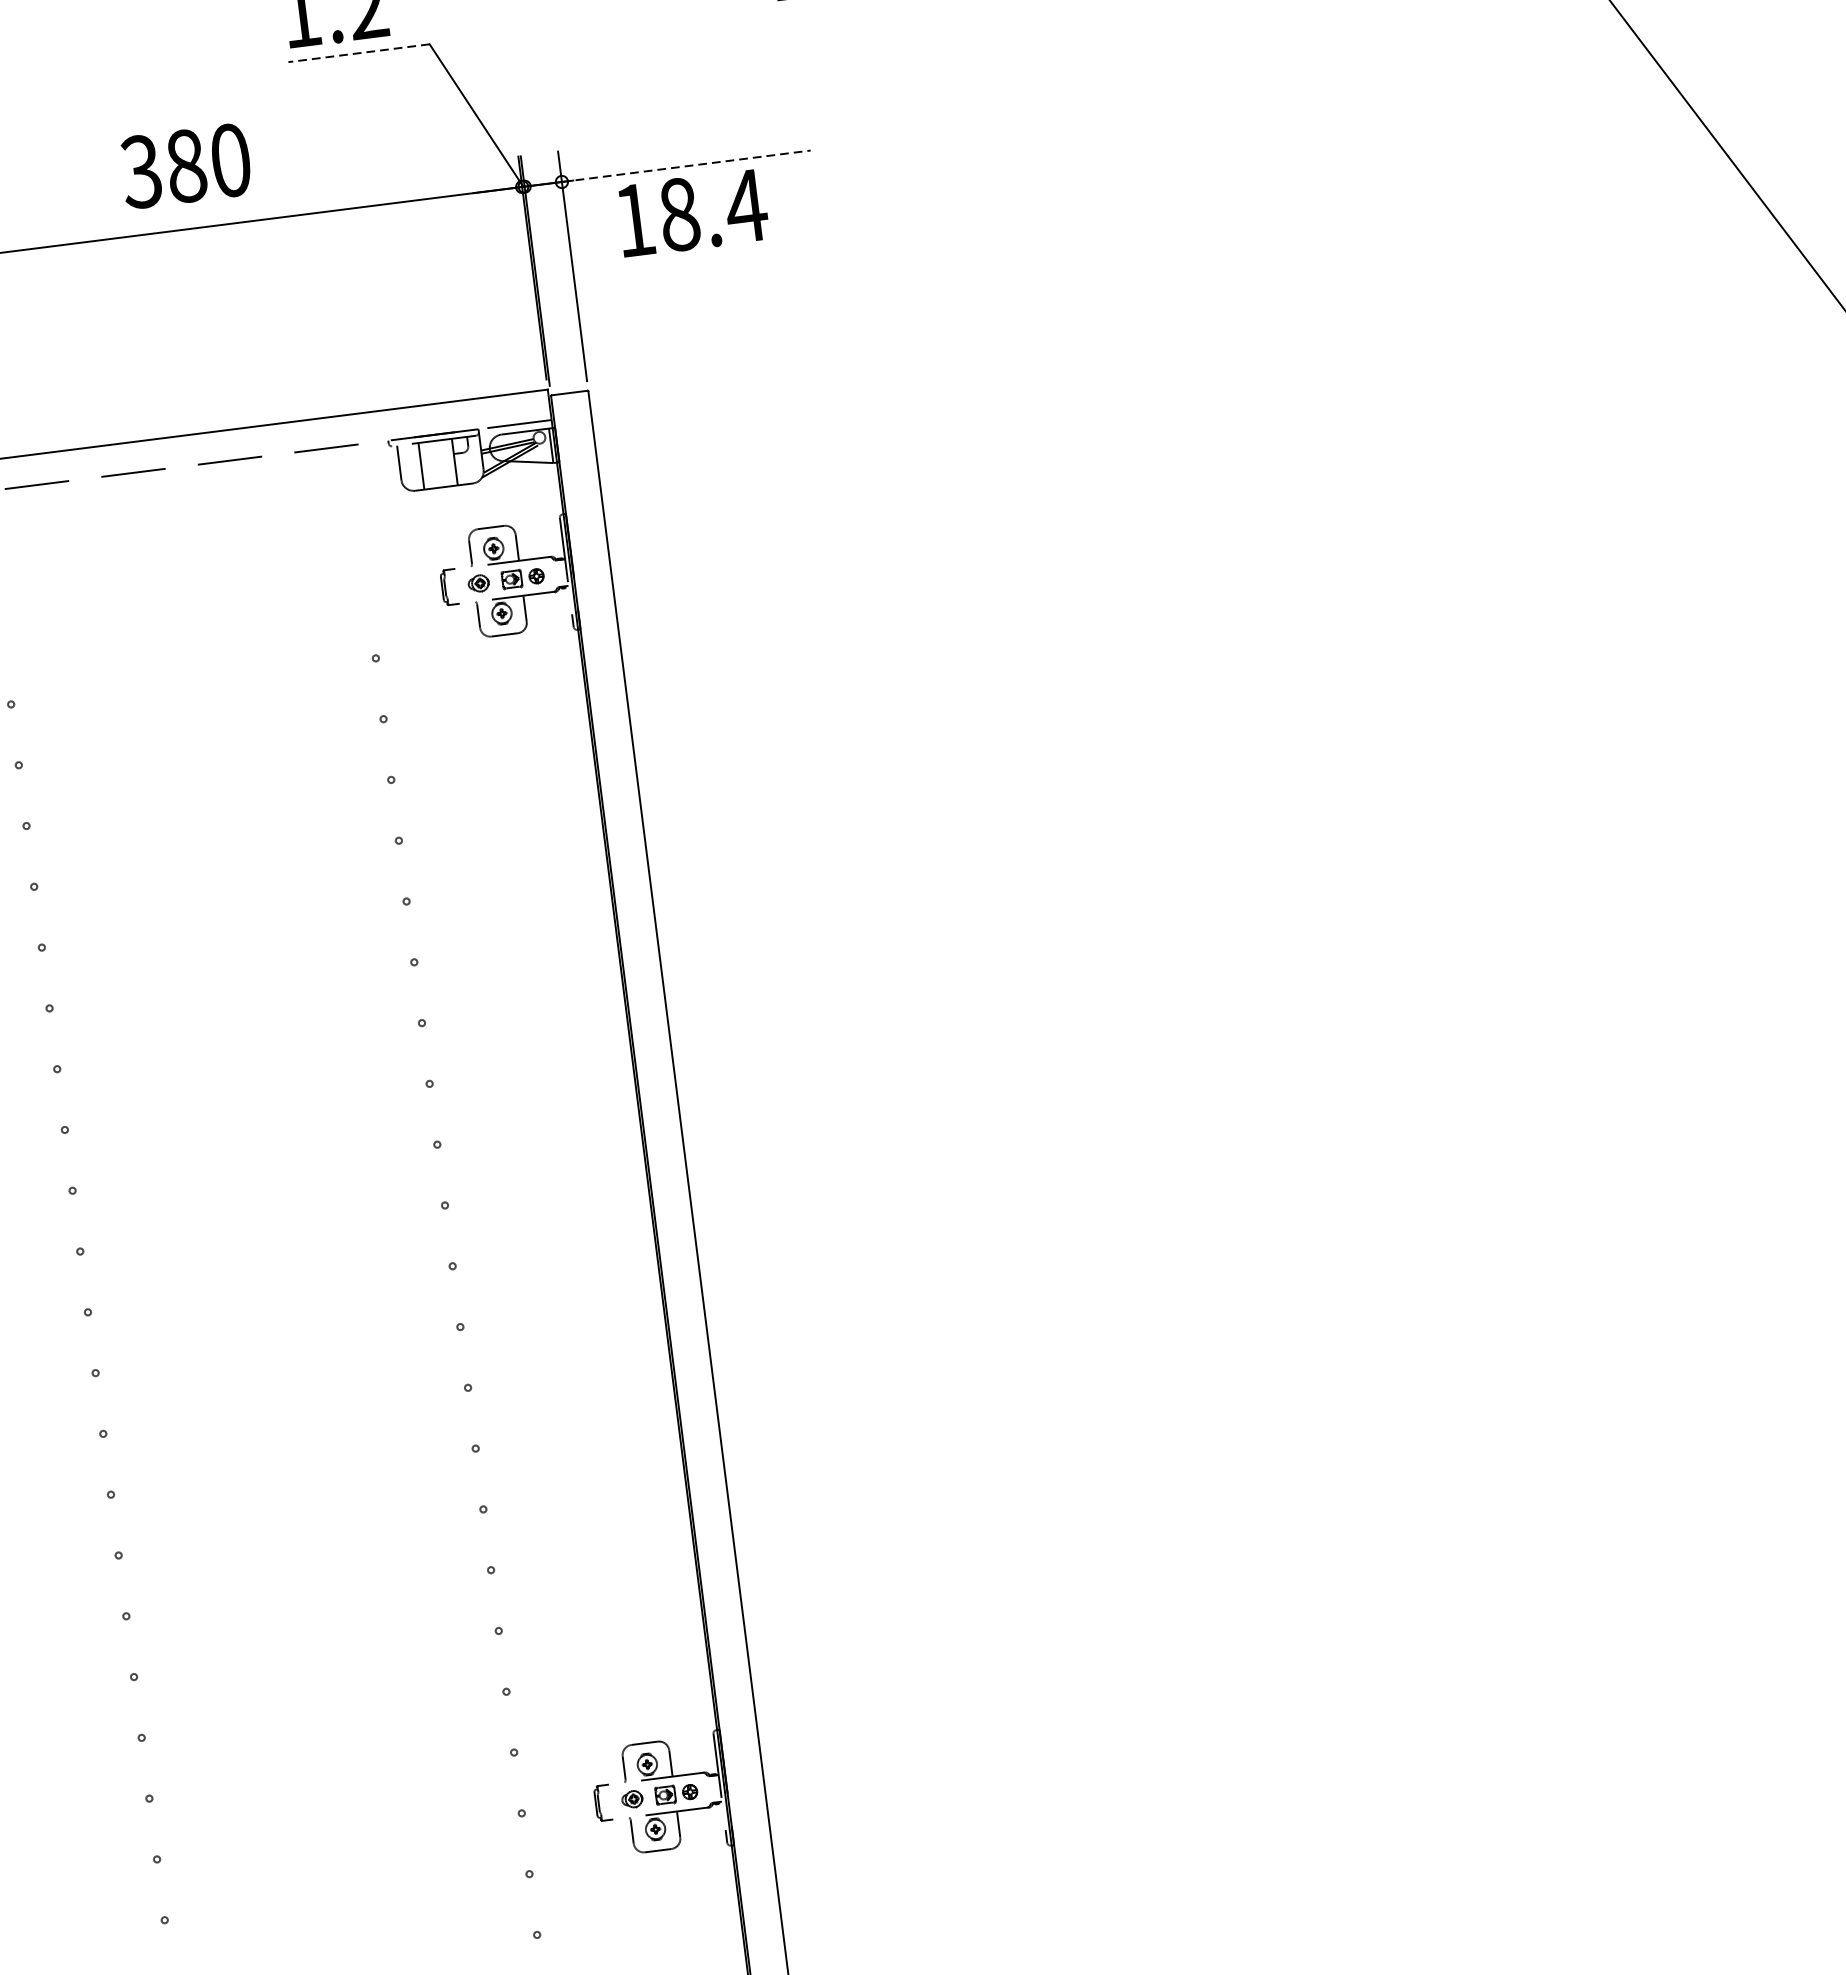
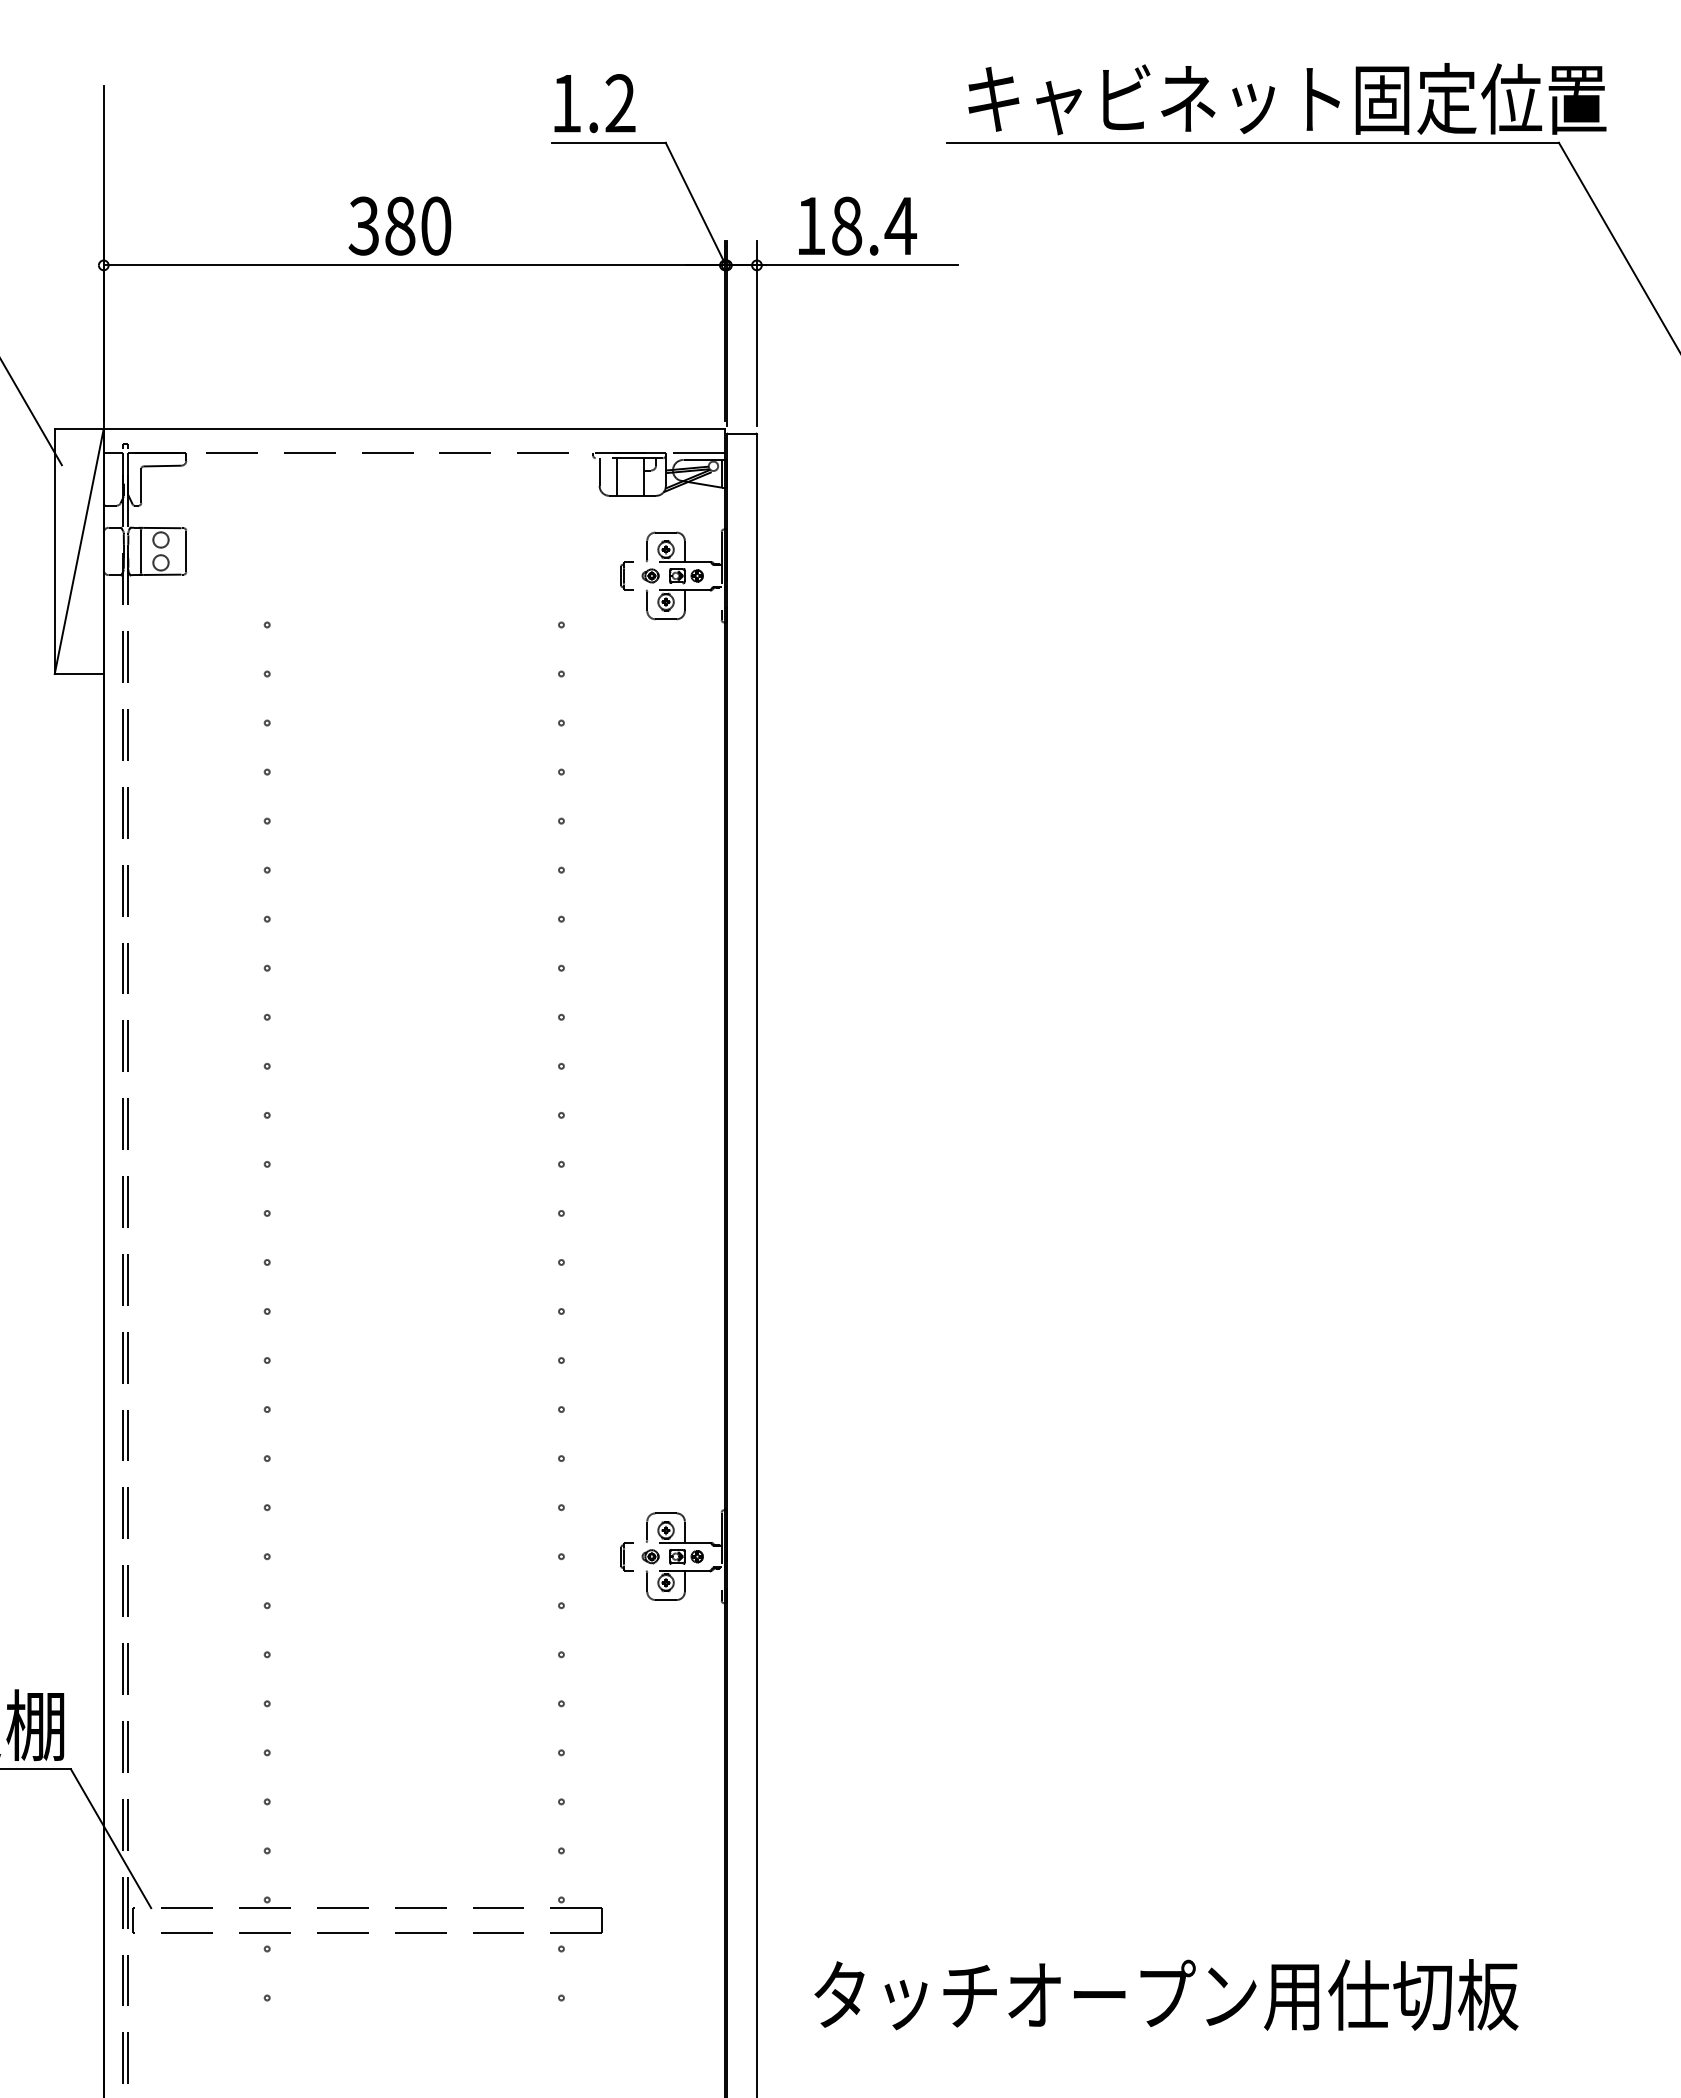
line: (358, 52) -> (608, 142), dashed -> solid
text: (185, 165) -> (399, 225), moved
line: (686, 166) -> (857, 265), dashed -> solid
text: (692, 212) -> (857, 225), moved

